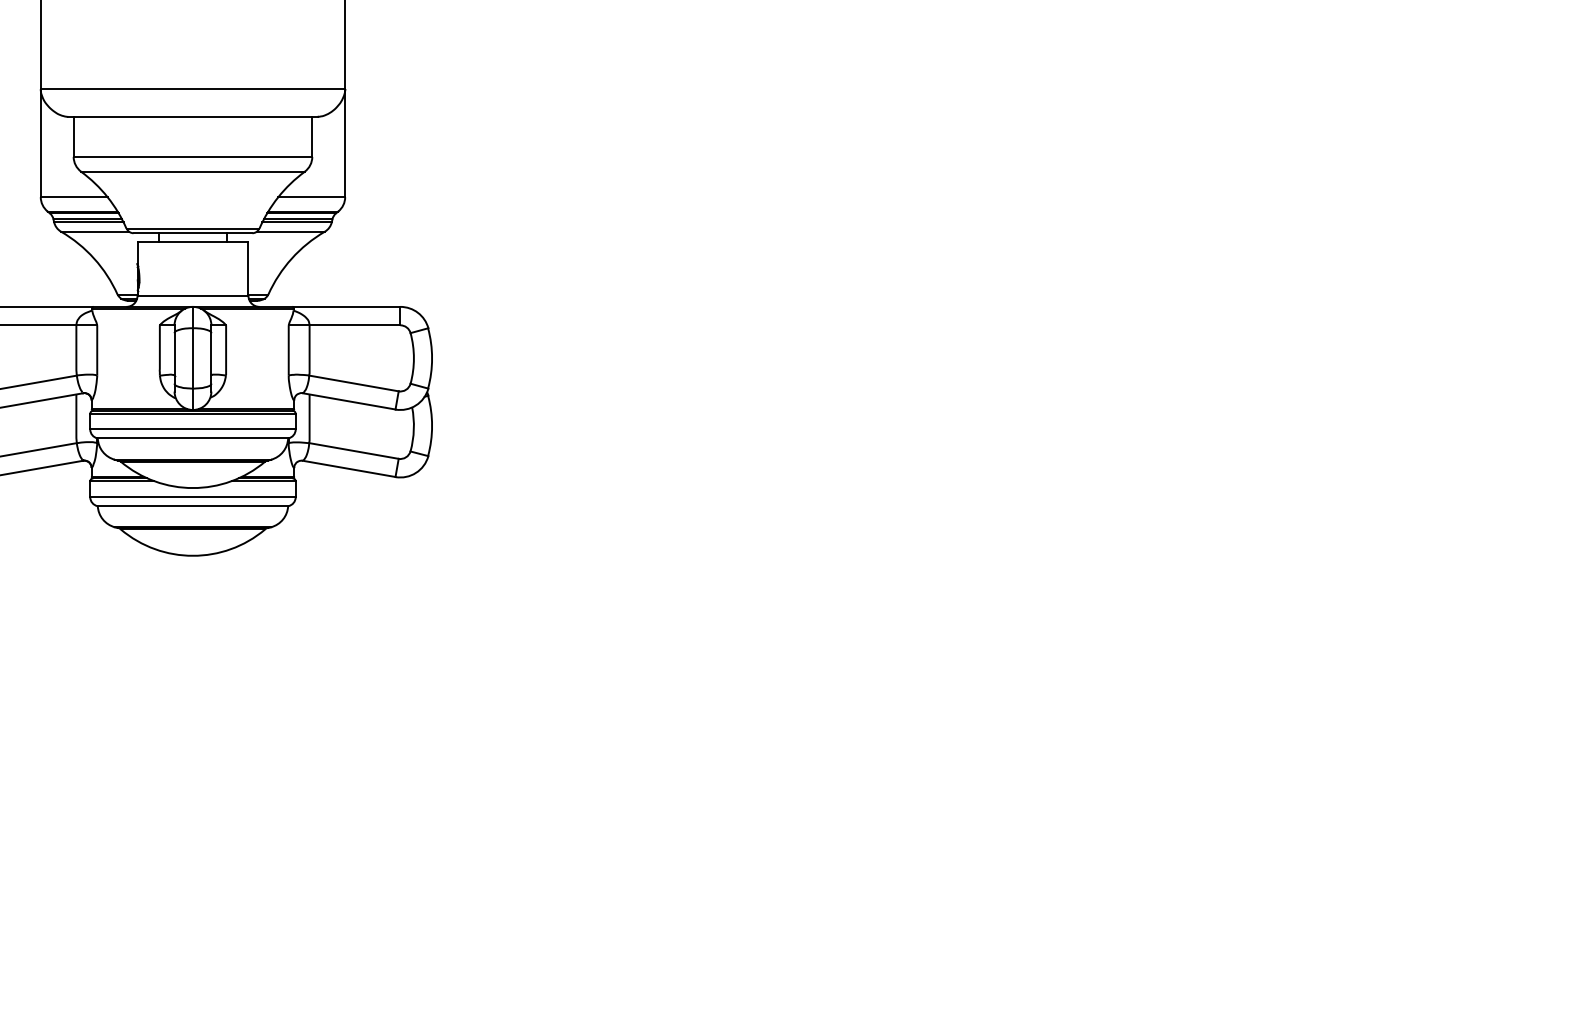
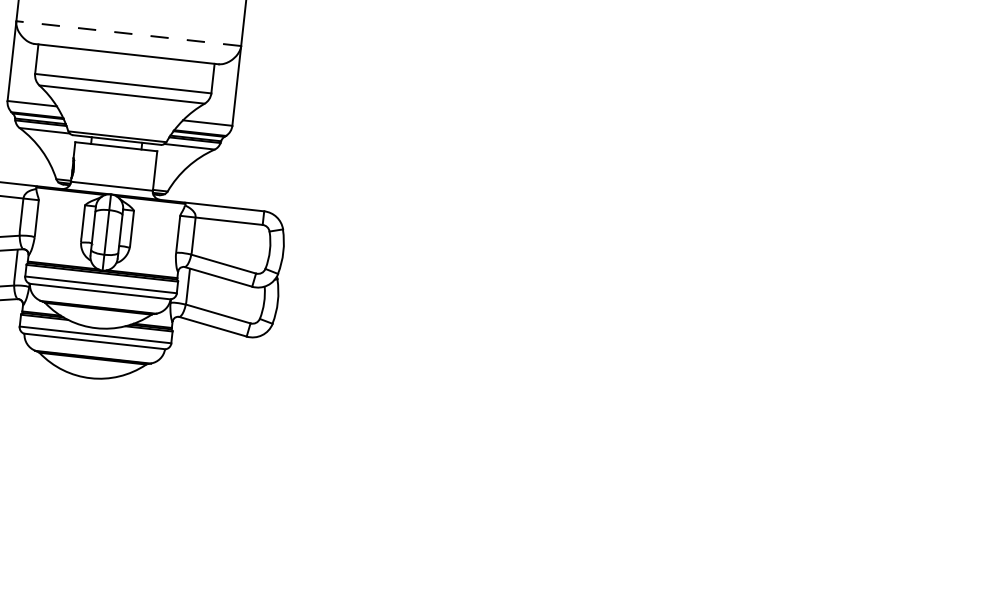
line: (192, 89) -> (128, 33), solid -> dashed

